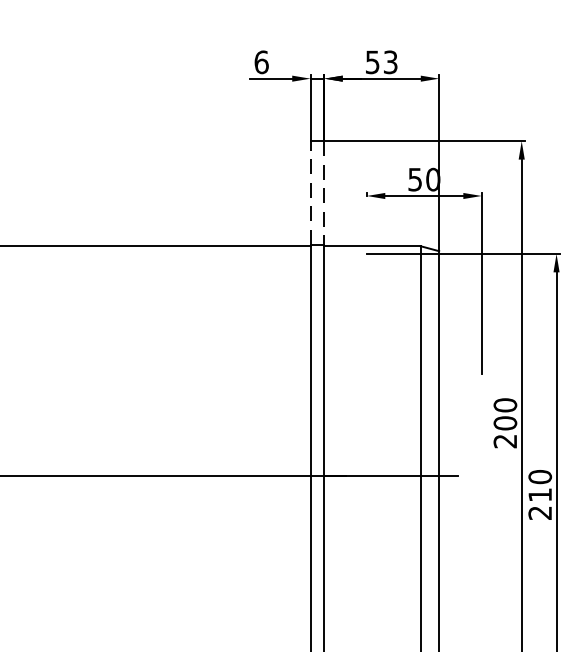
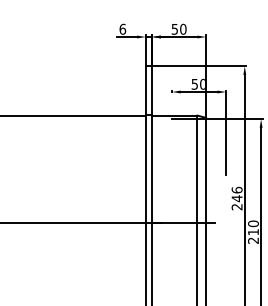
text: (391, 60) -> (183, 28), 53 -> 50
line: (310, 192) -> (145, 90), dashed -> solid
line: (324, 194) -> (152, 91), dashed -> solid
text: (504, 414) -> (236, 194), 200 -> 246

